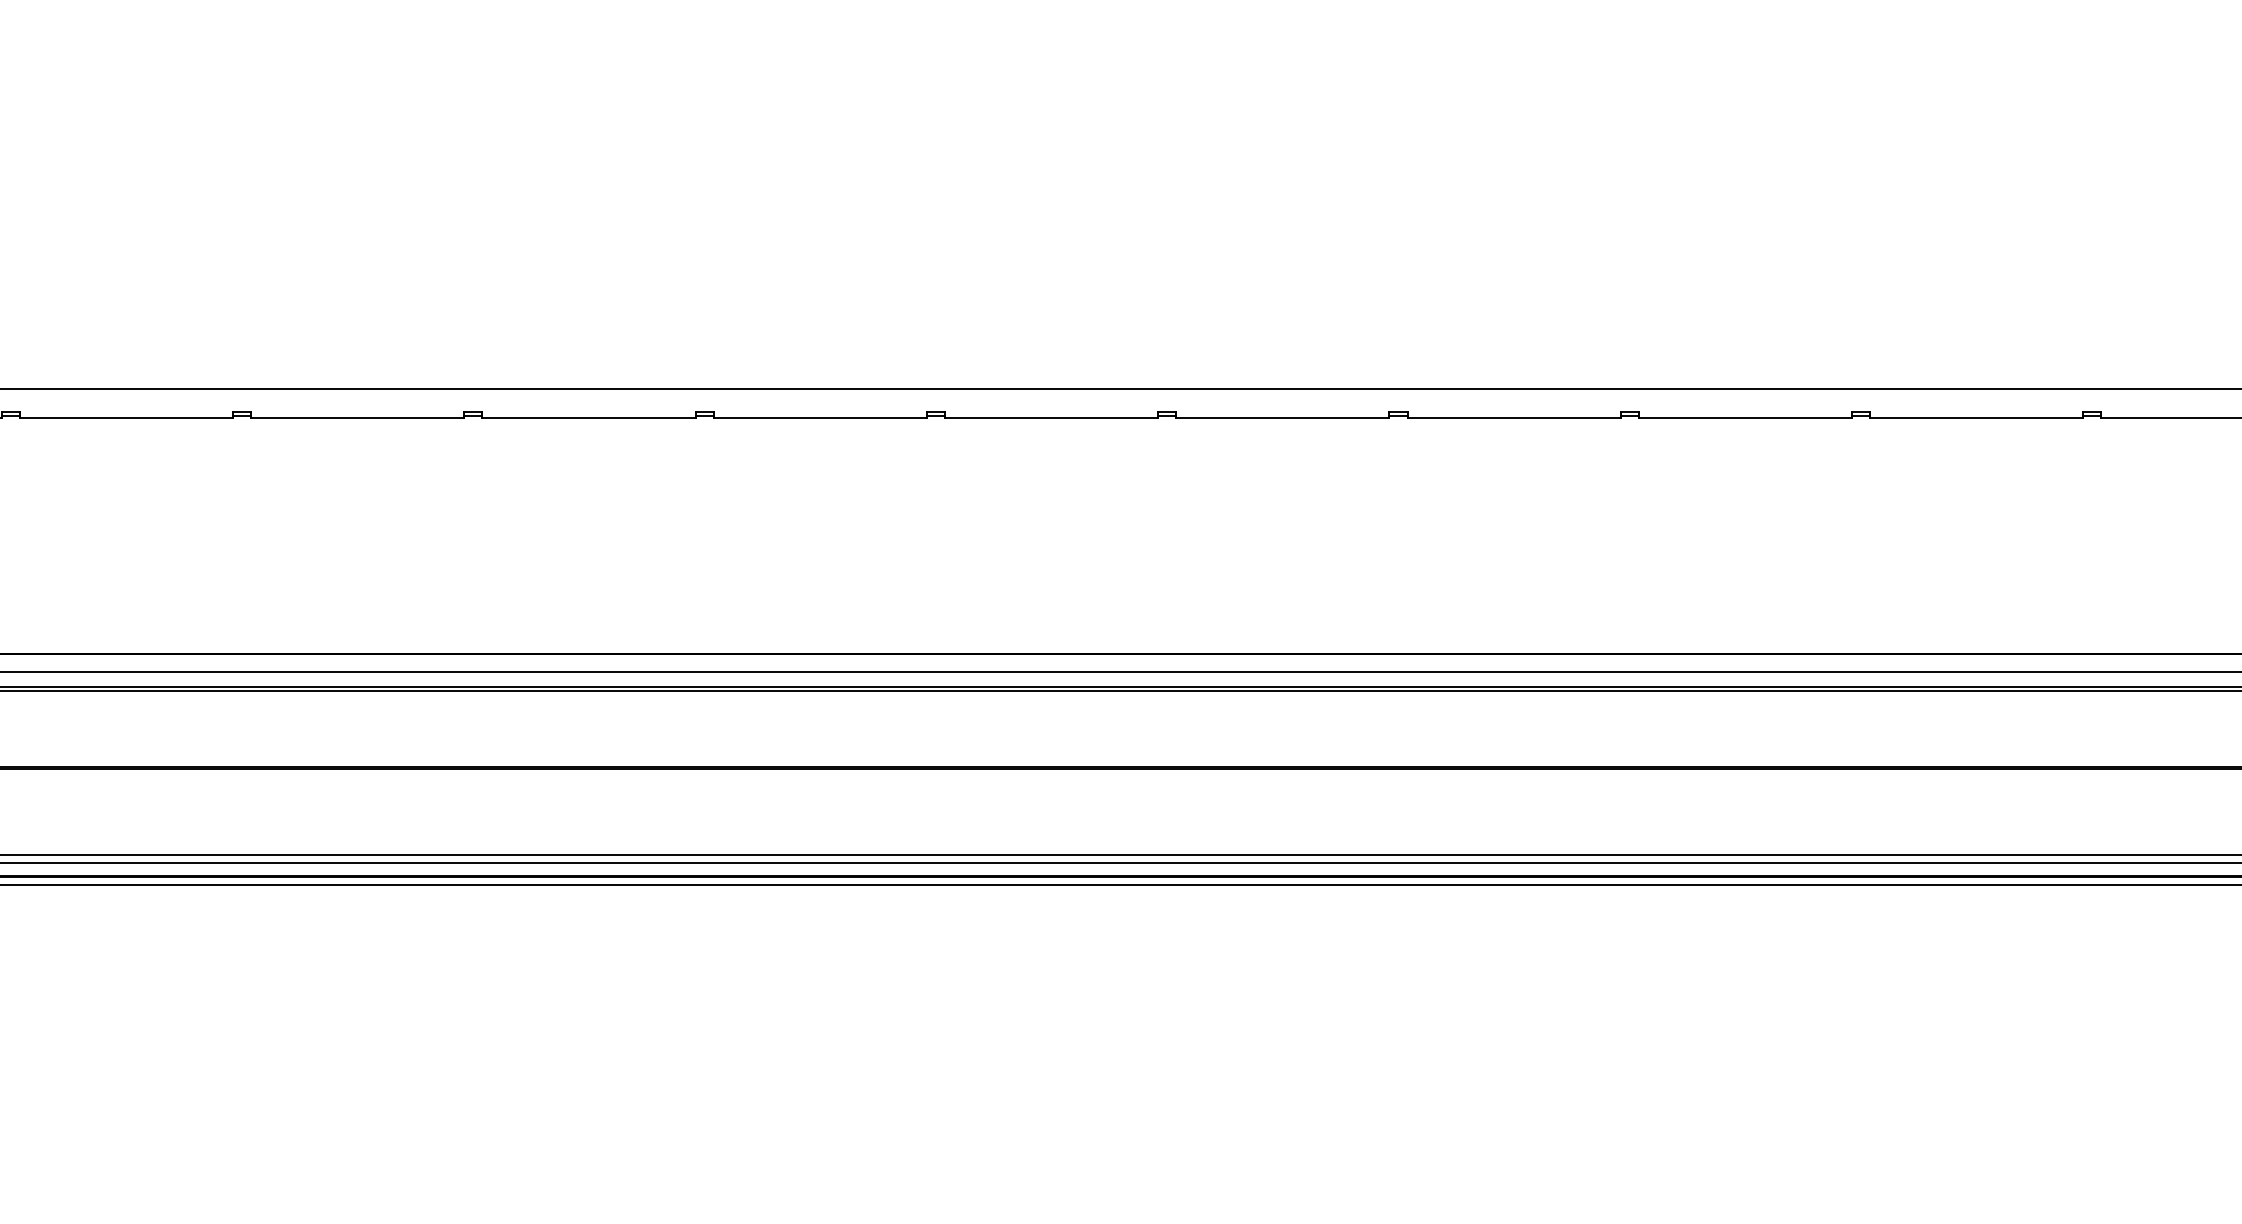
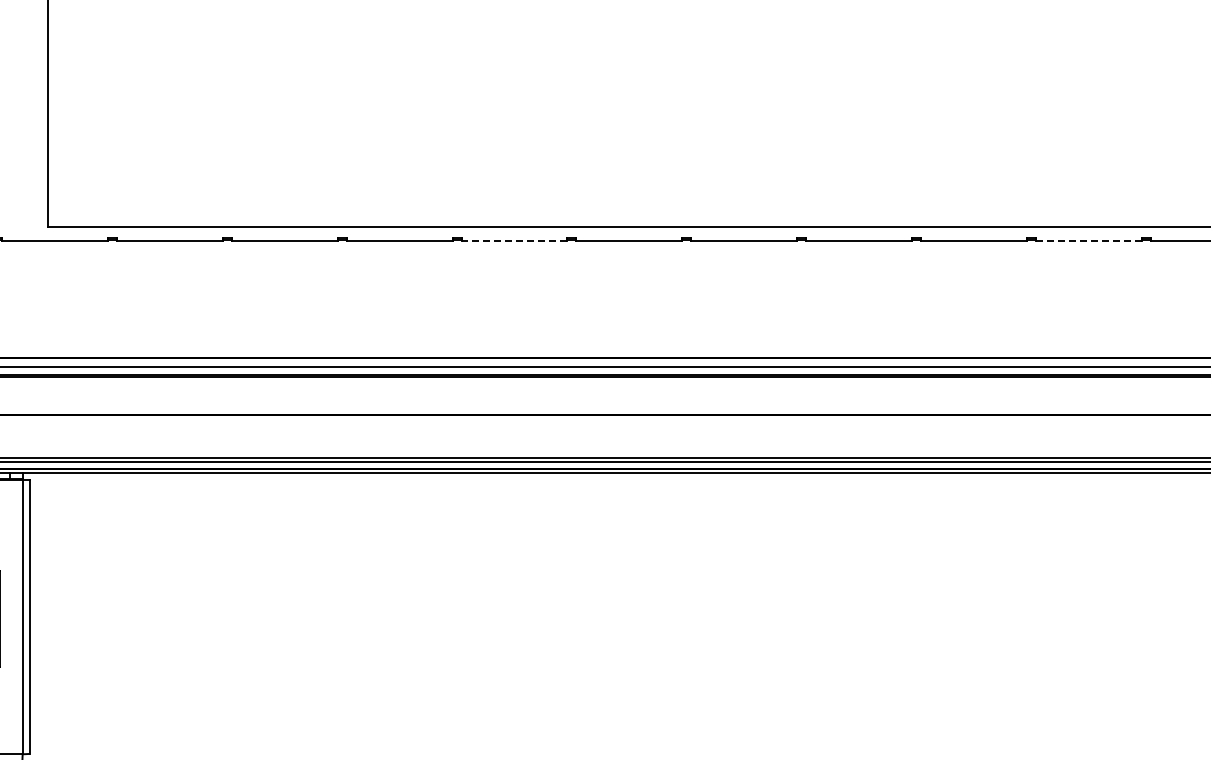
line: (820, 416) -> (514, 240), solid -> dashed
line: (1976, 416) -> (1088, 240), solid -> dashed

